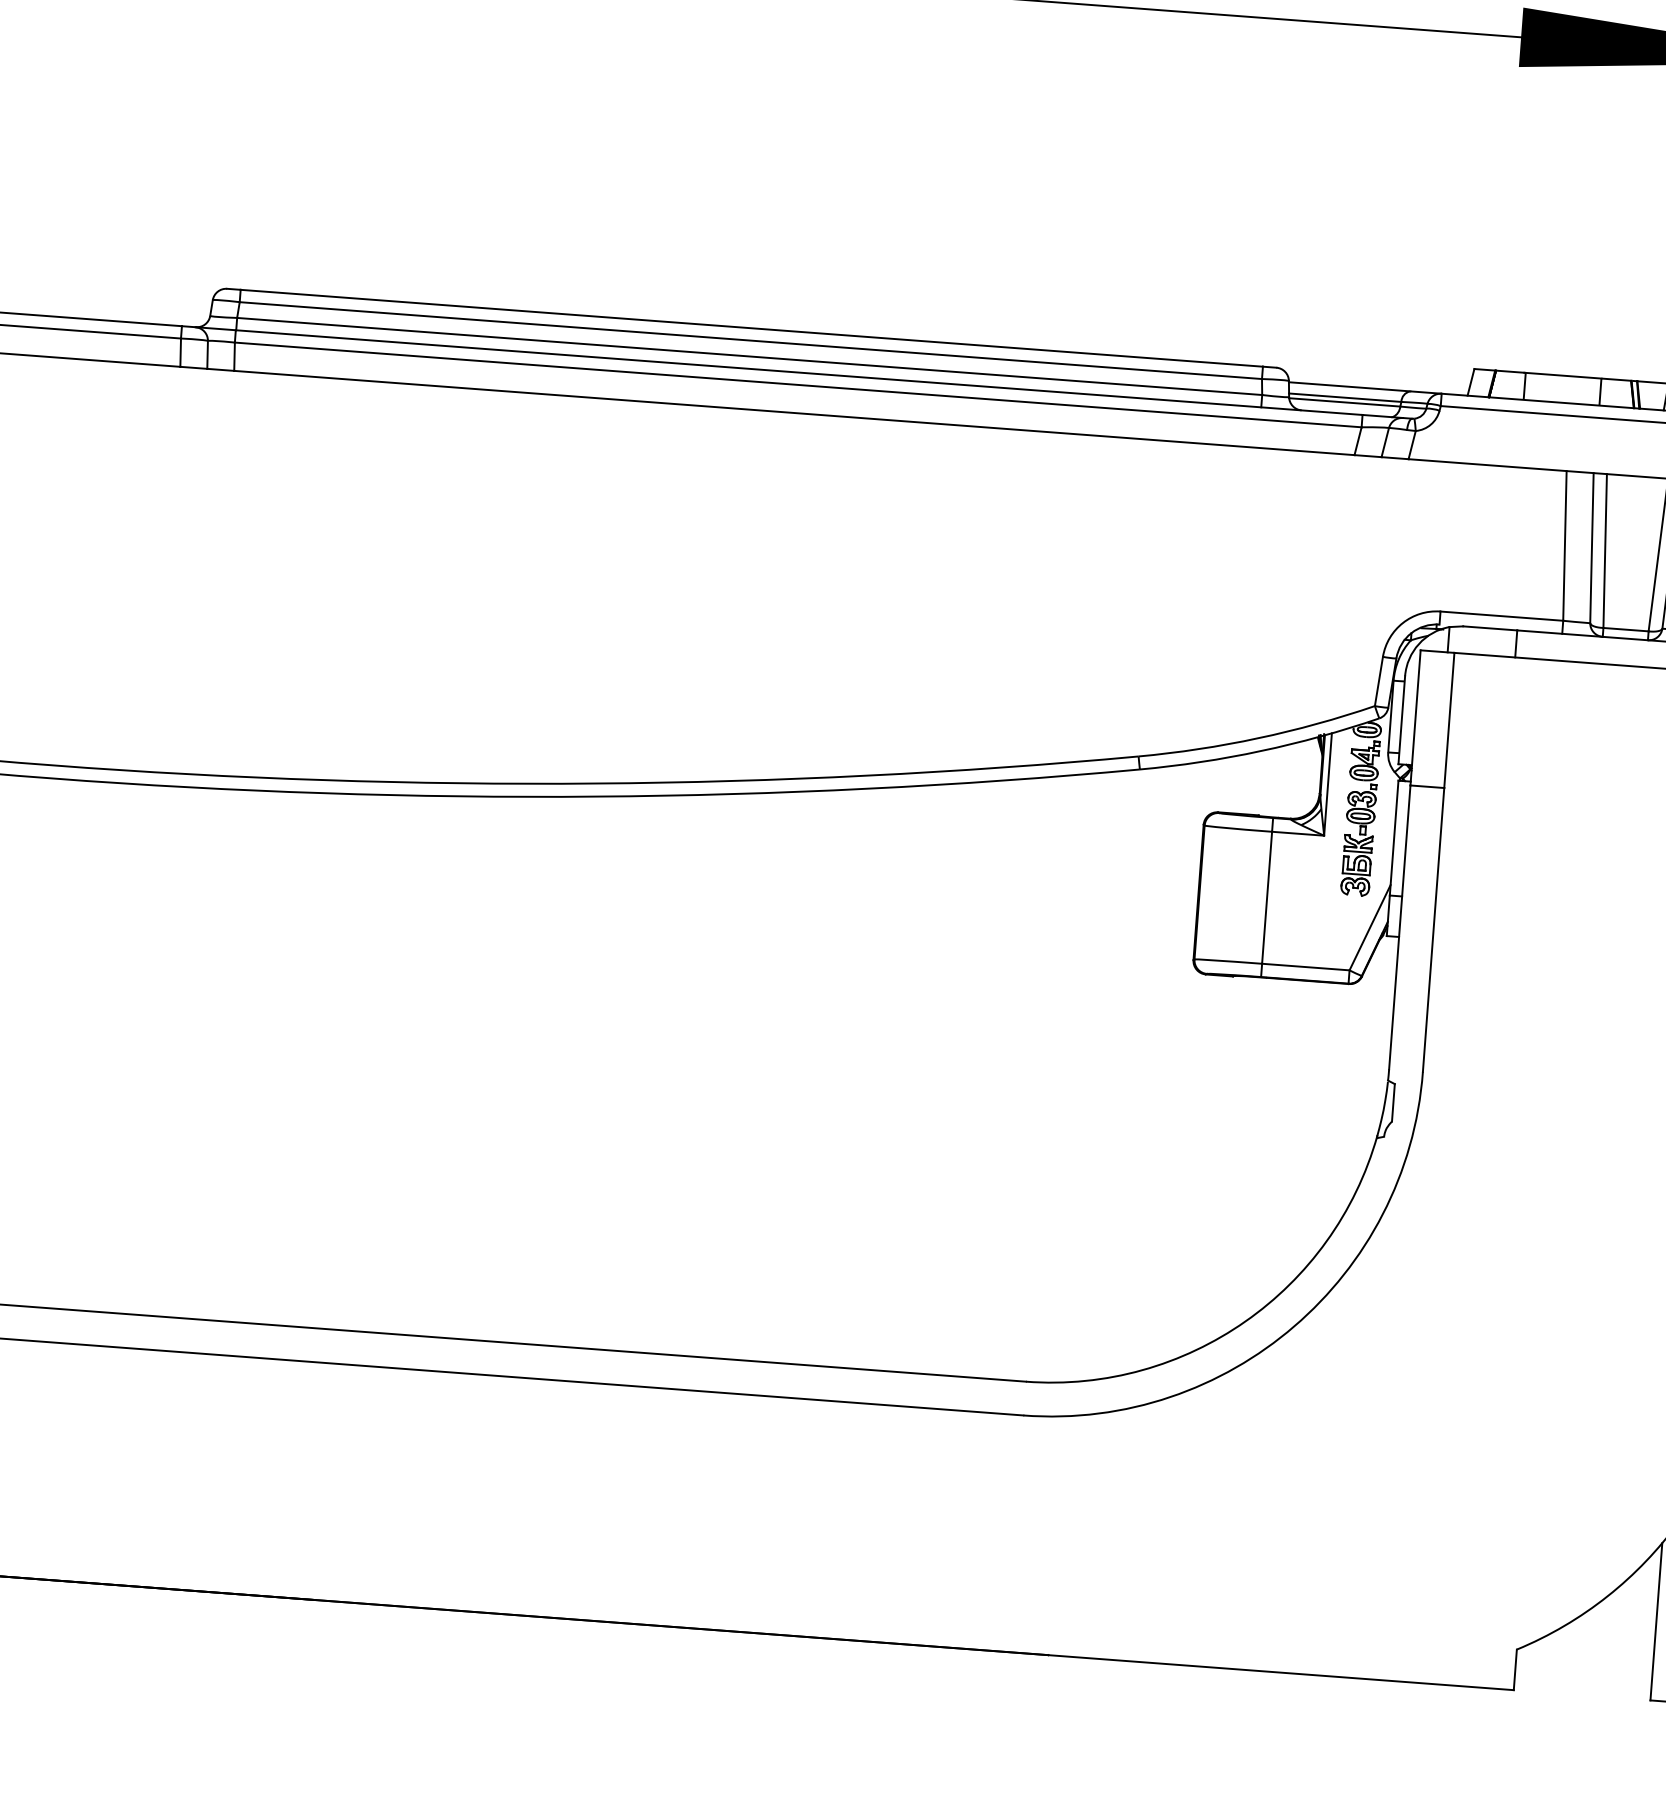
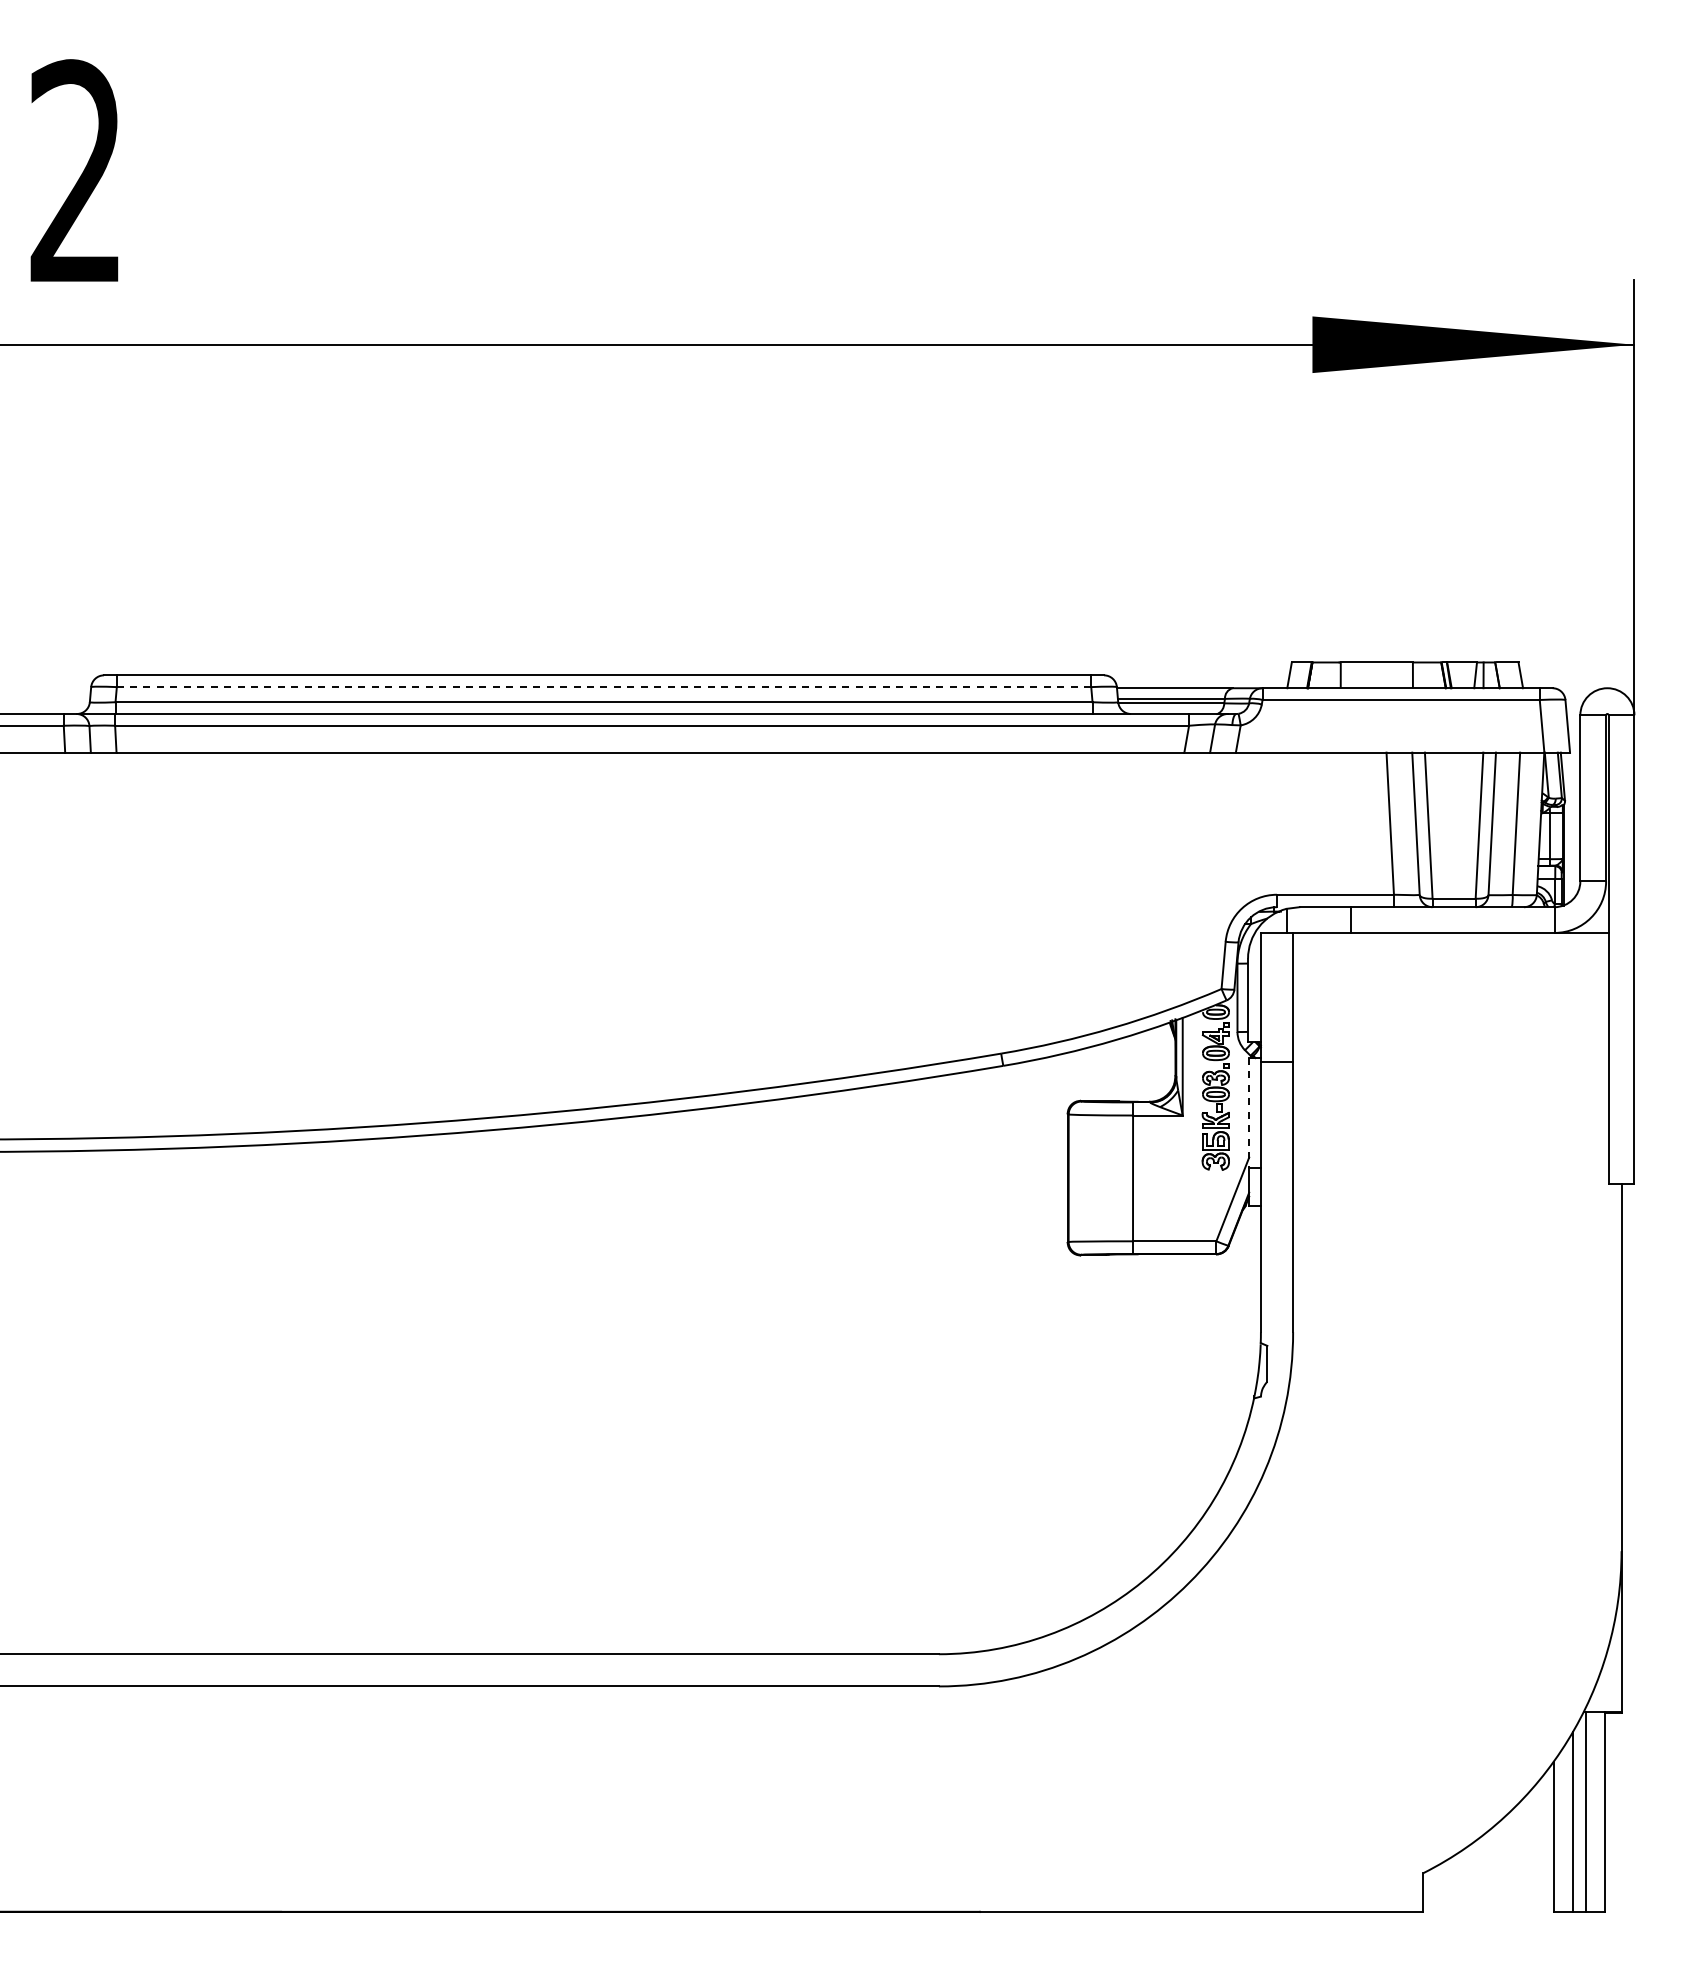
line: (750, 340) -> (603, 687), solid -> dashed
line: (1394, 837) -> (1249, 1112), solid -> dashed

